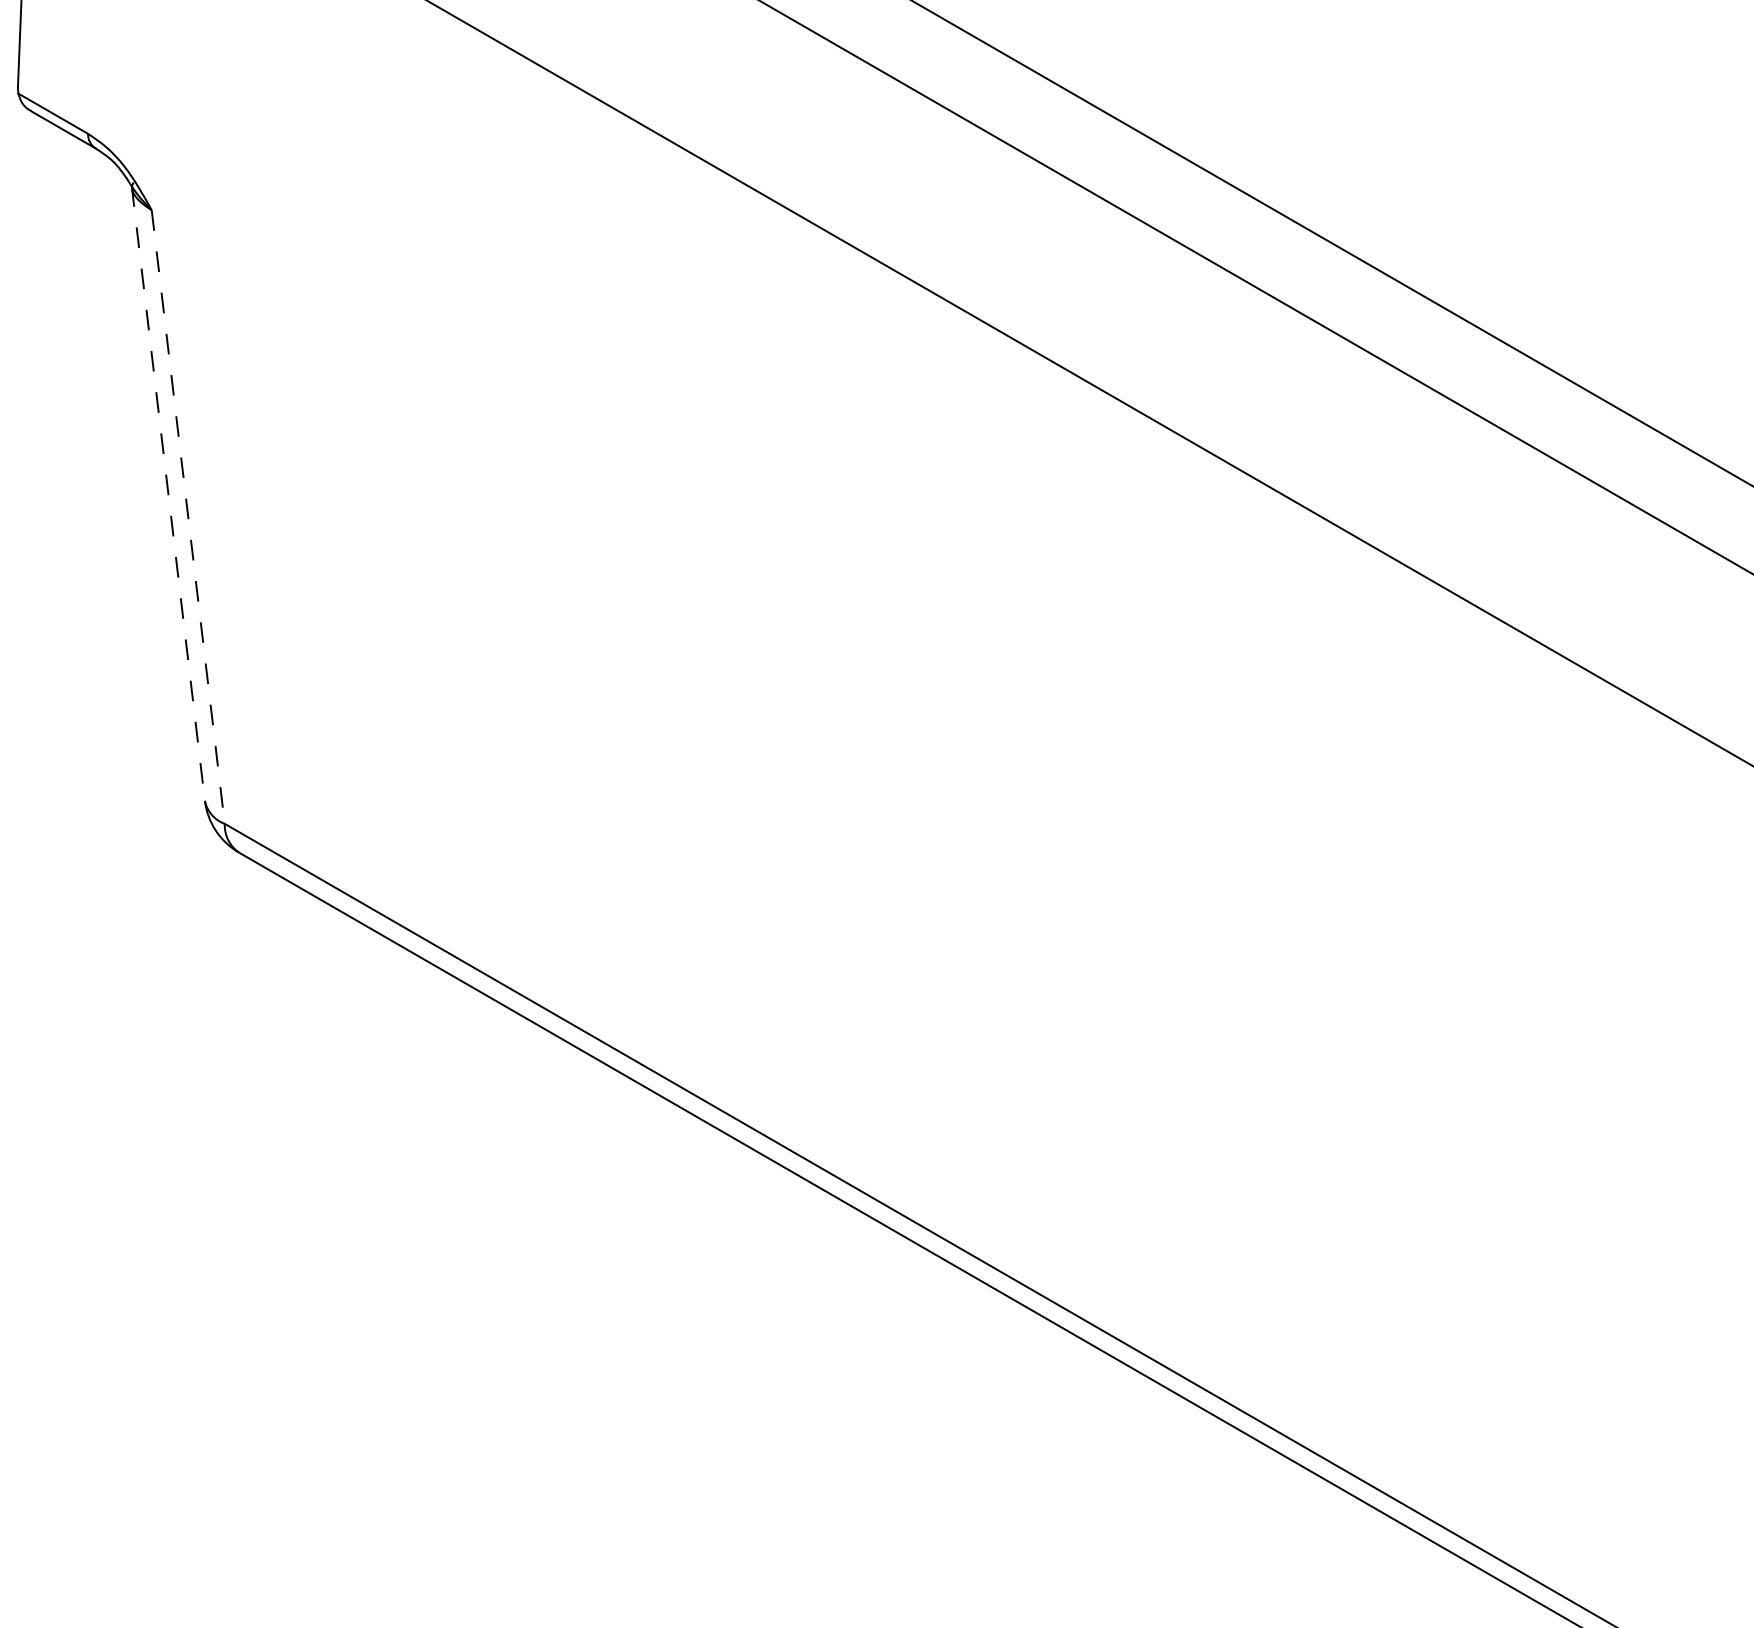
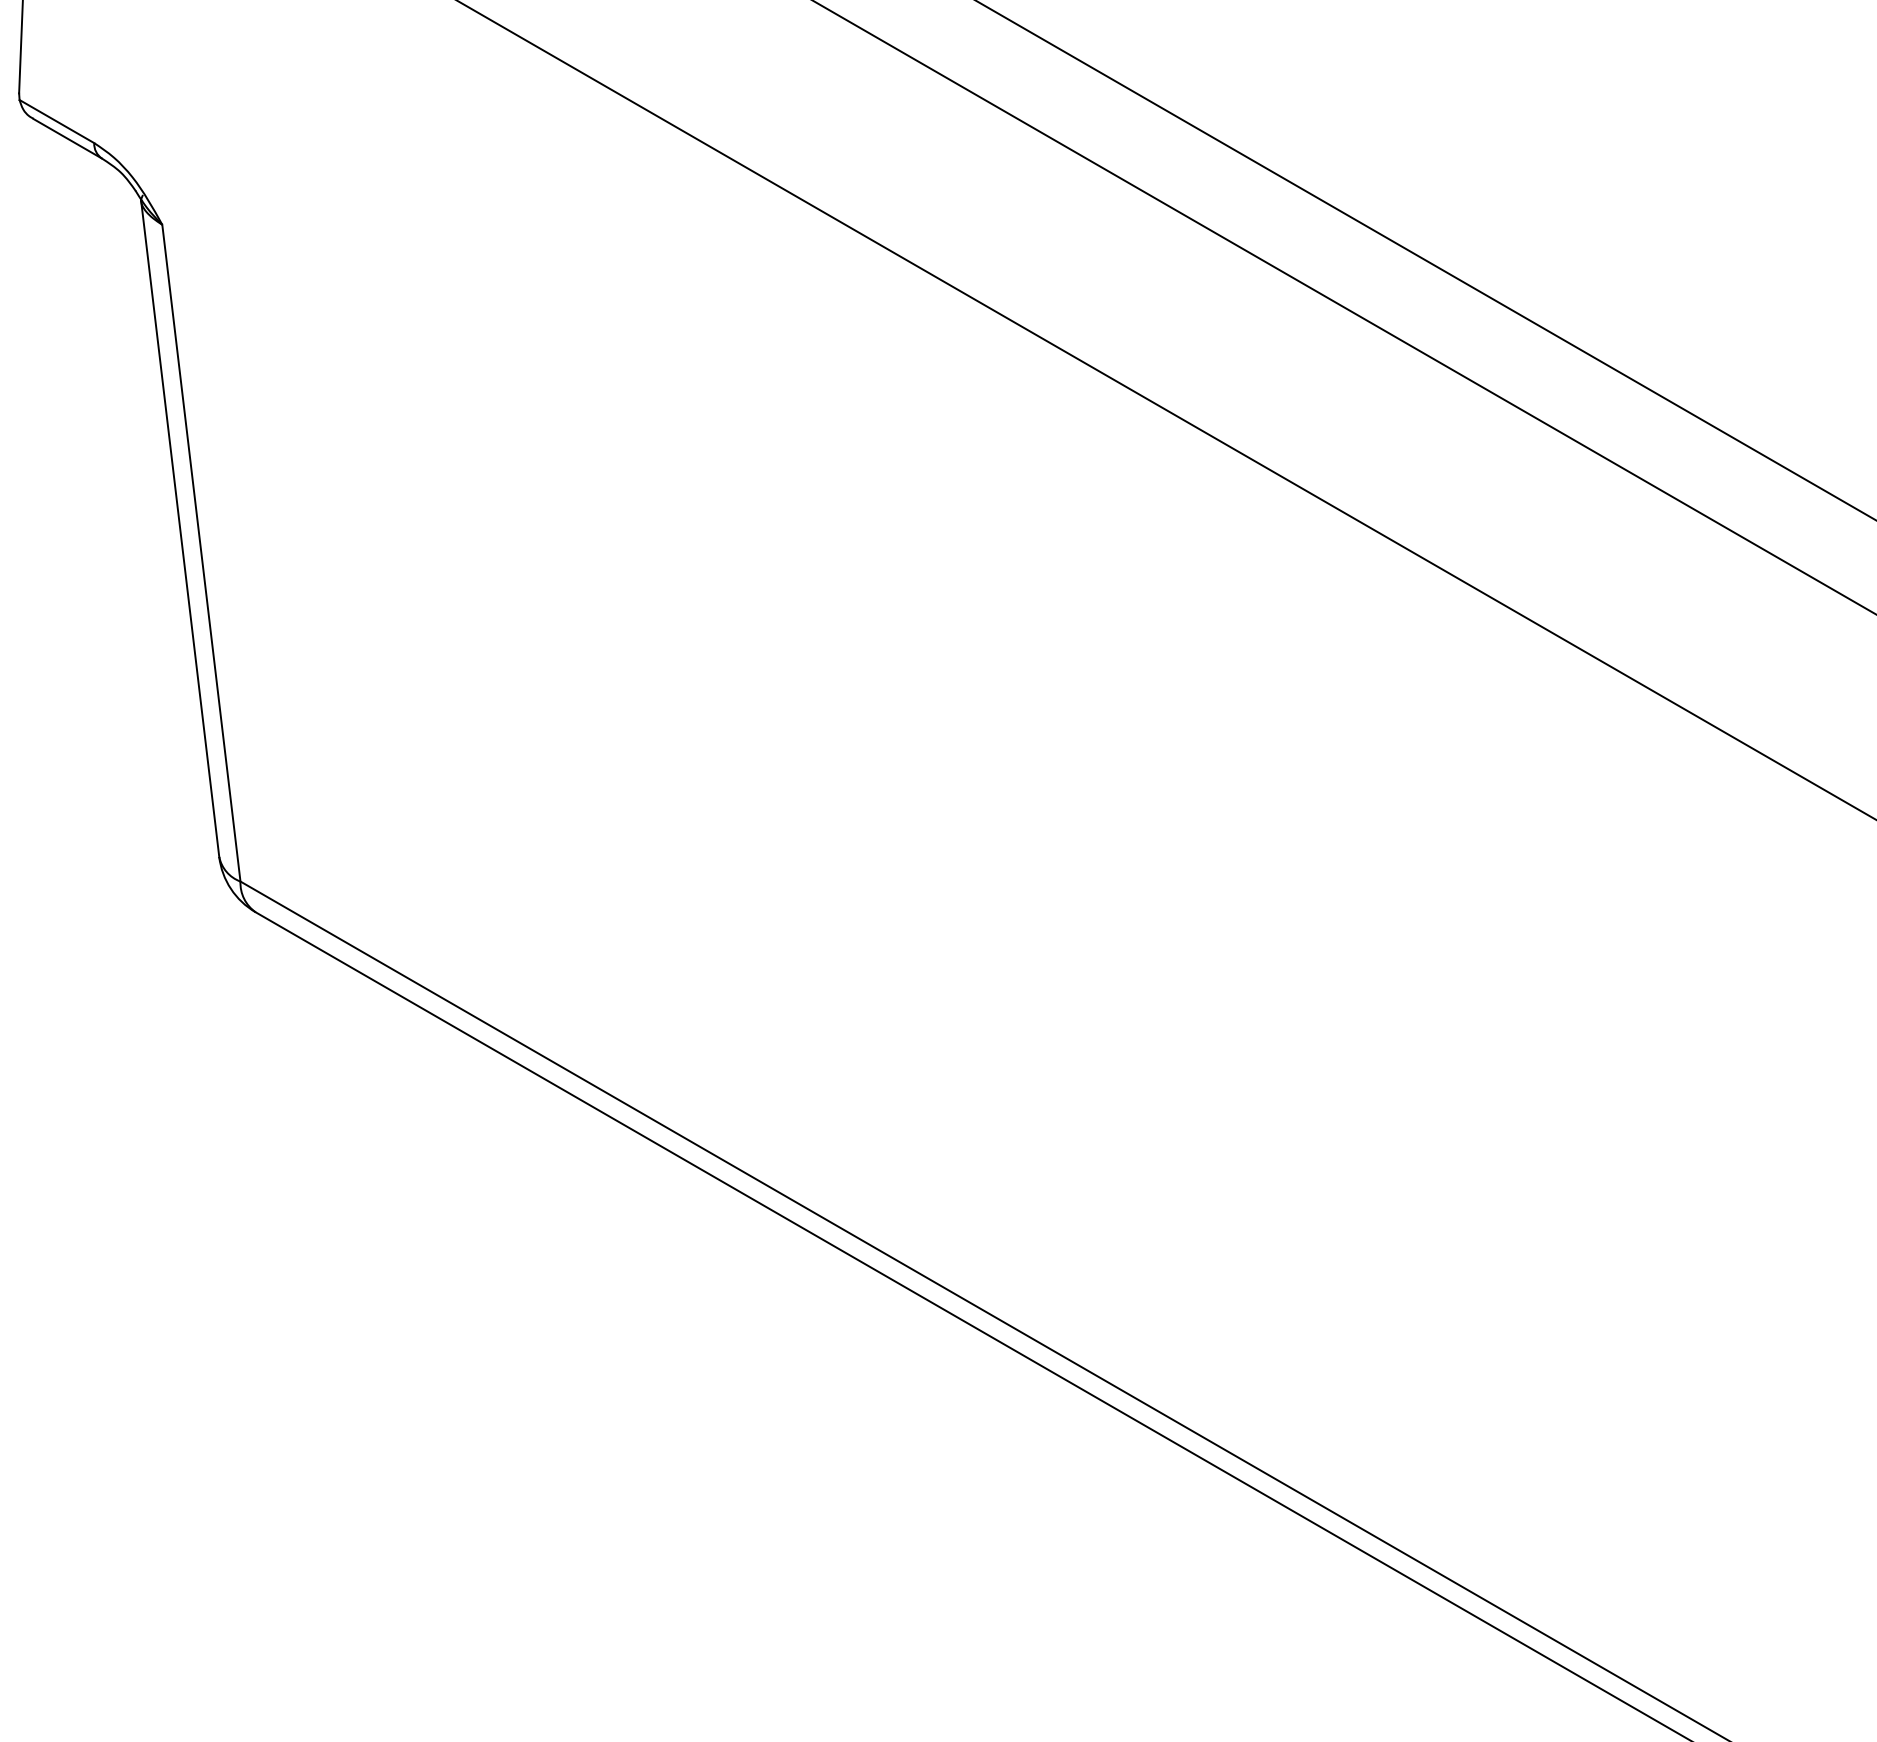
line: (168, 493) -> (180, 528), dashed -> solid
line: (188, 517) -> (201, 553), dashed -> solid

